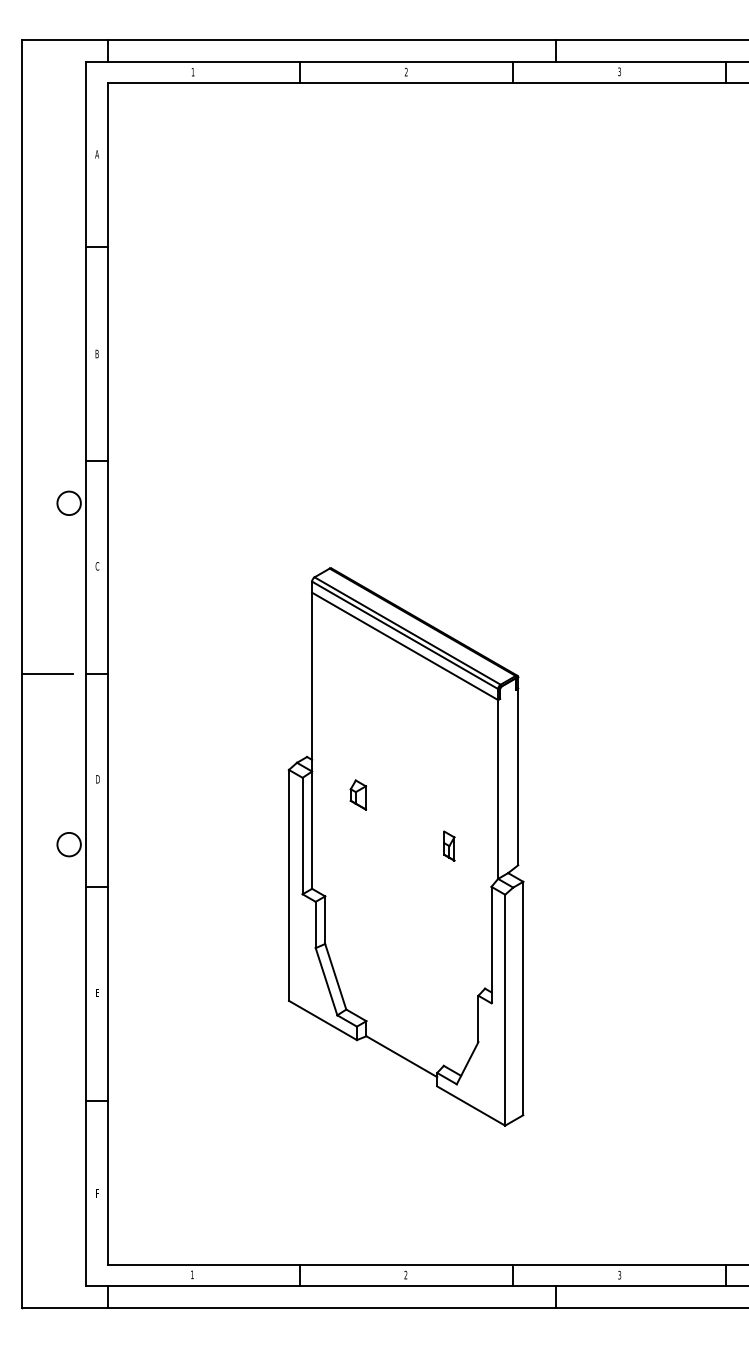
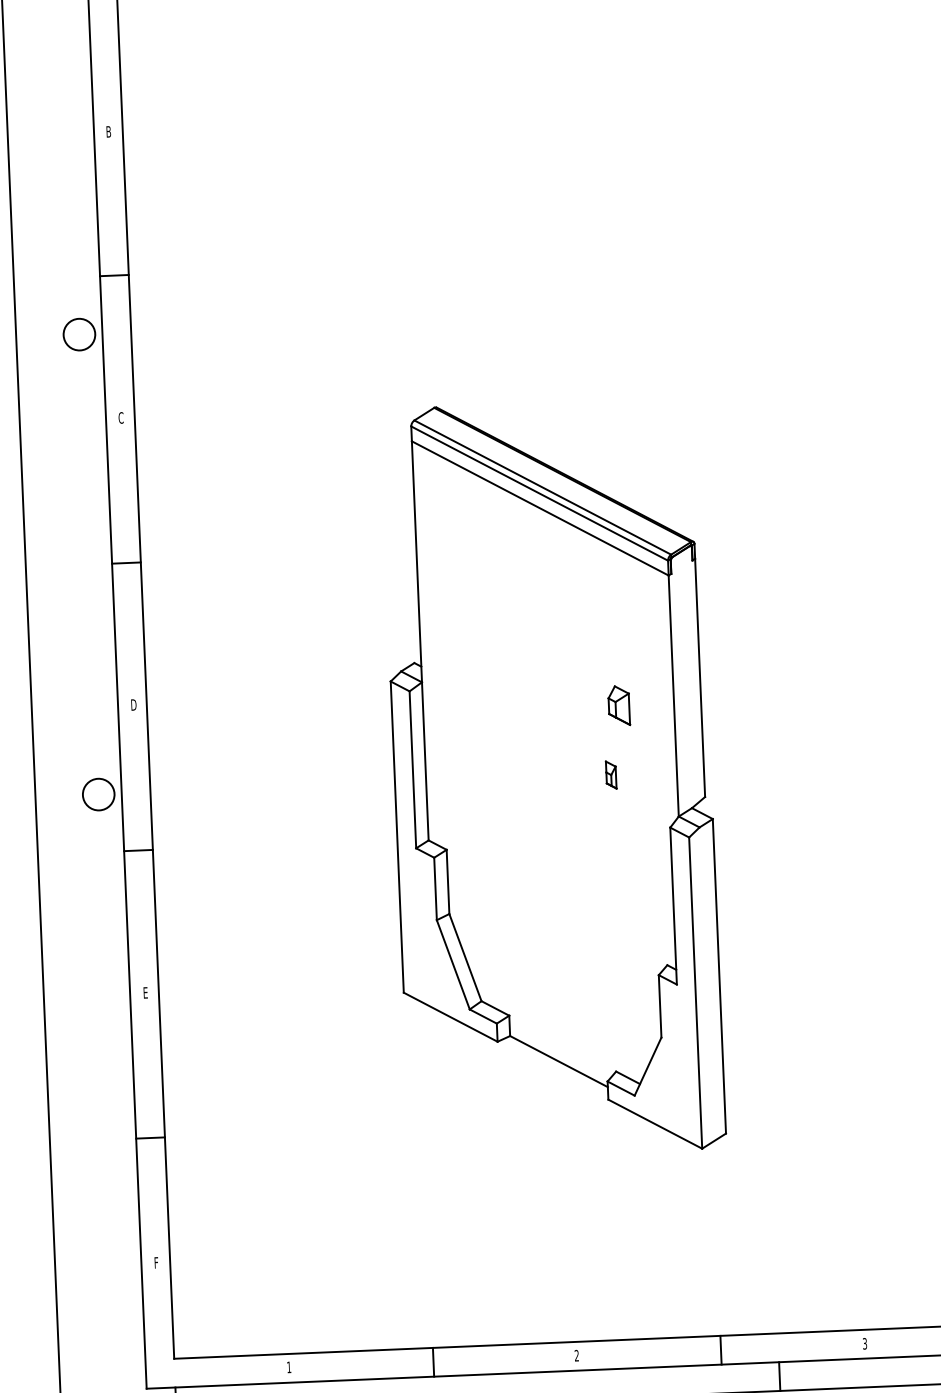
line: (47, 674) -> (59, 566), removed
part: (358, 794) -> (619, 705), moved
part: (449, 845) -> (611, 774), size x0.7

